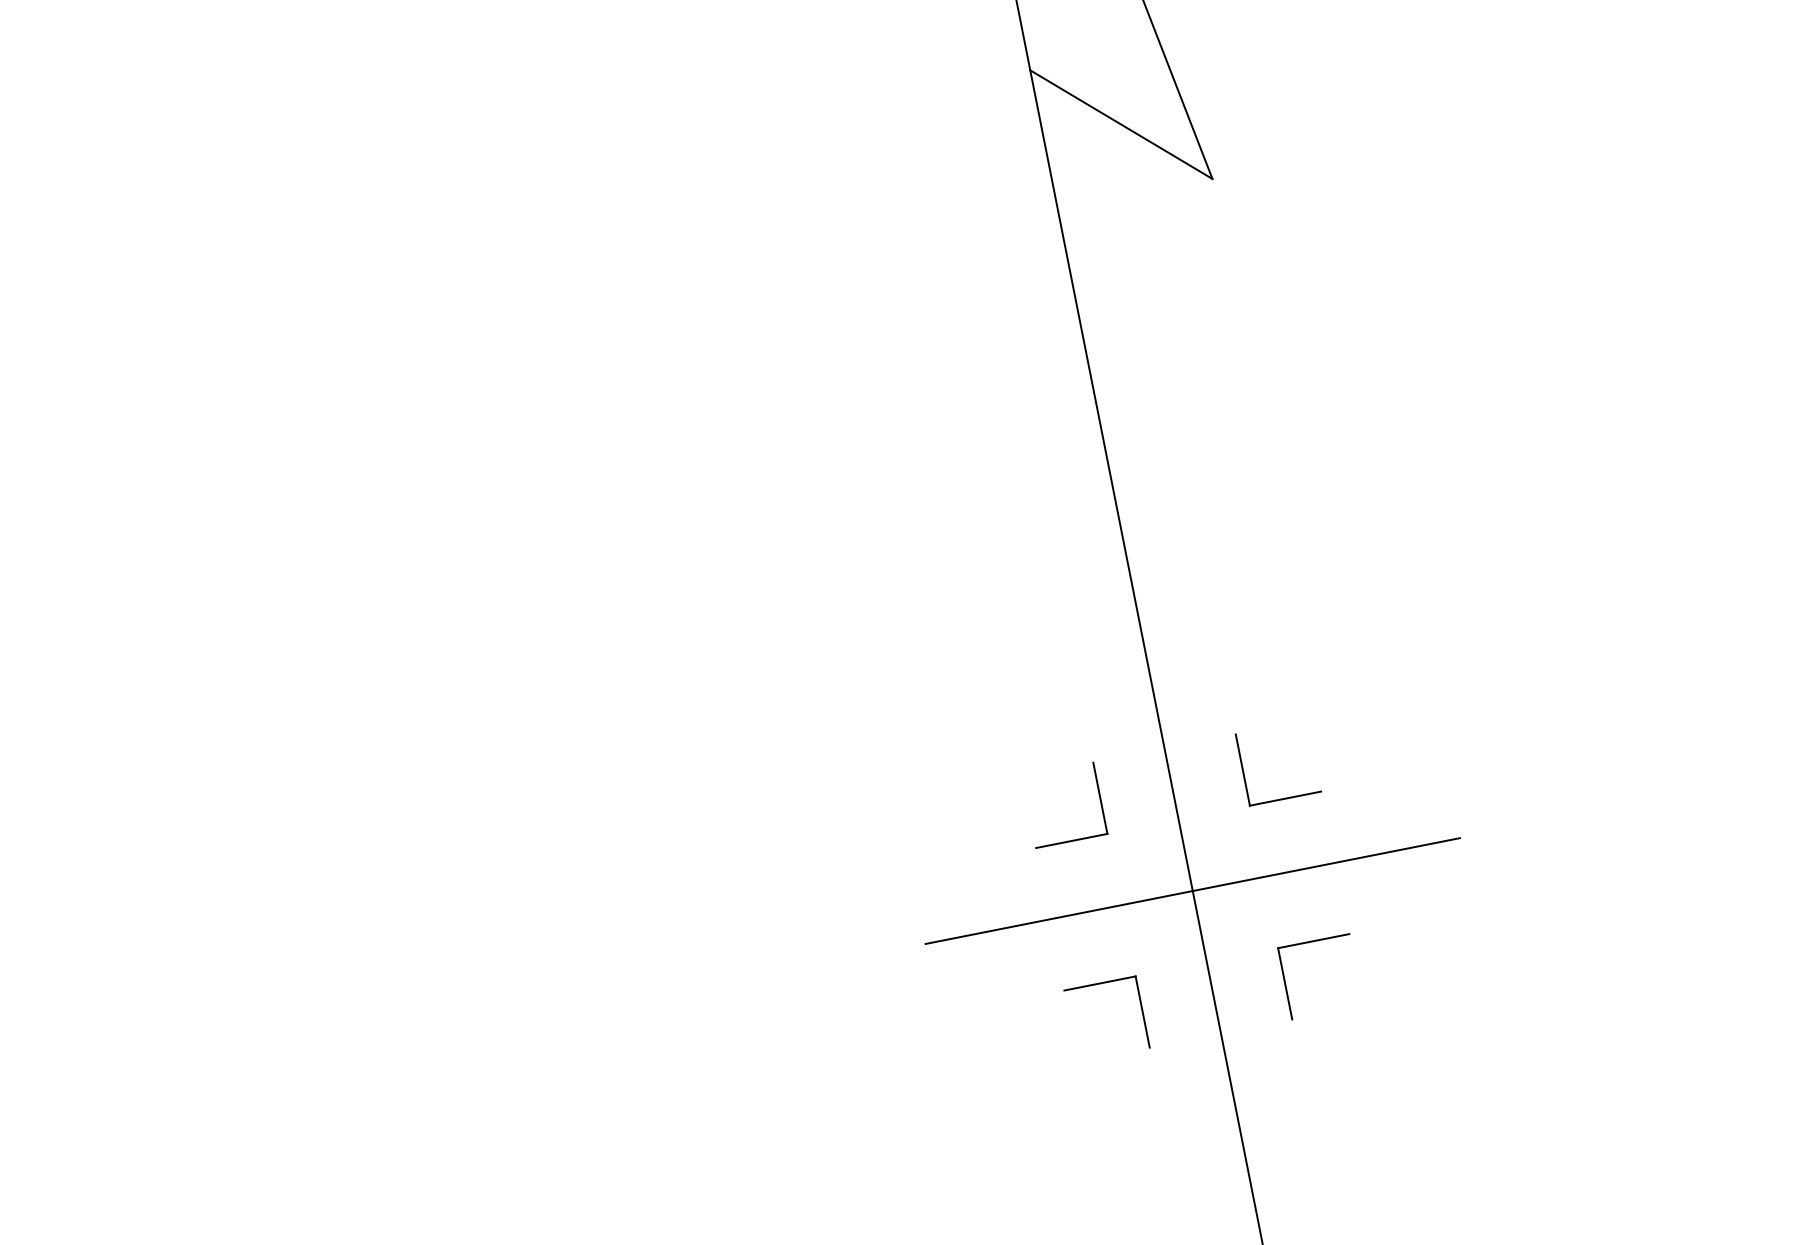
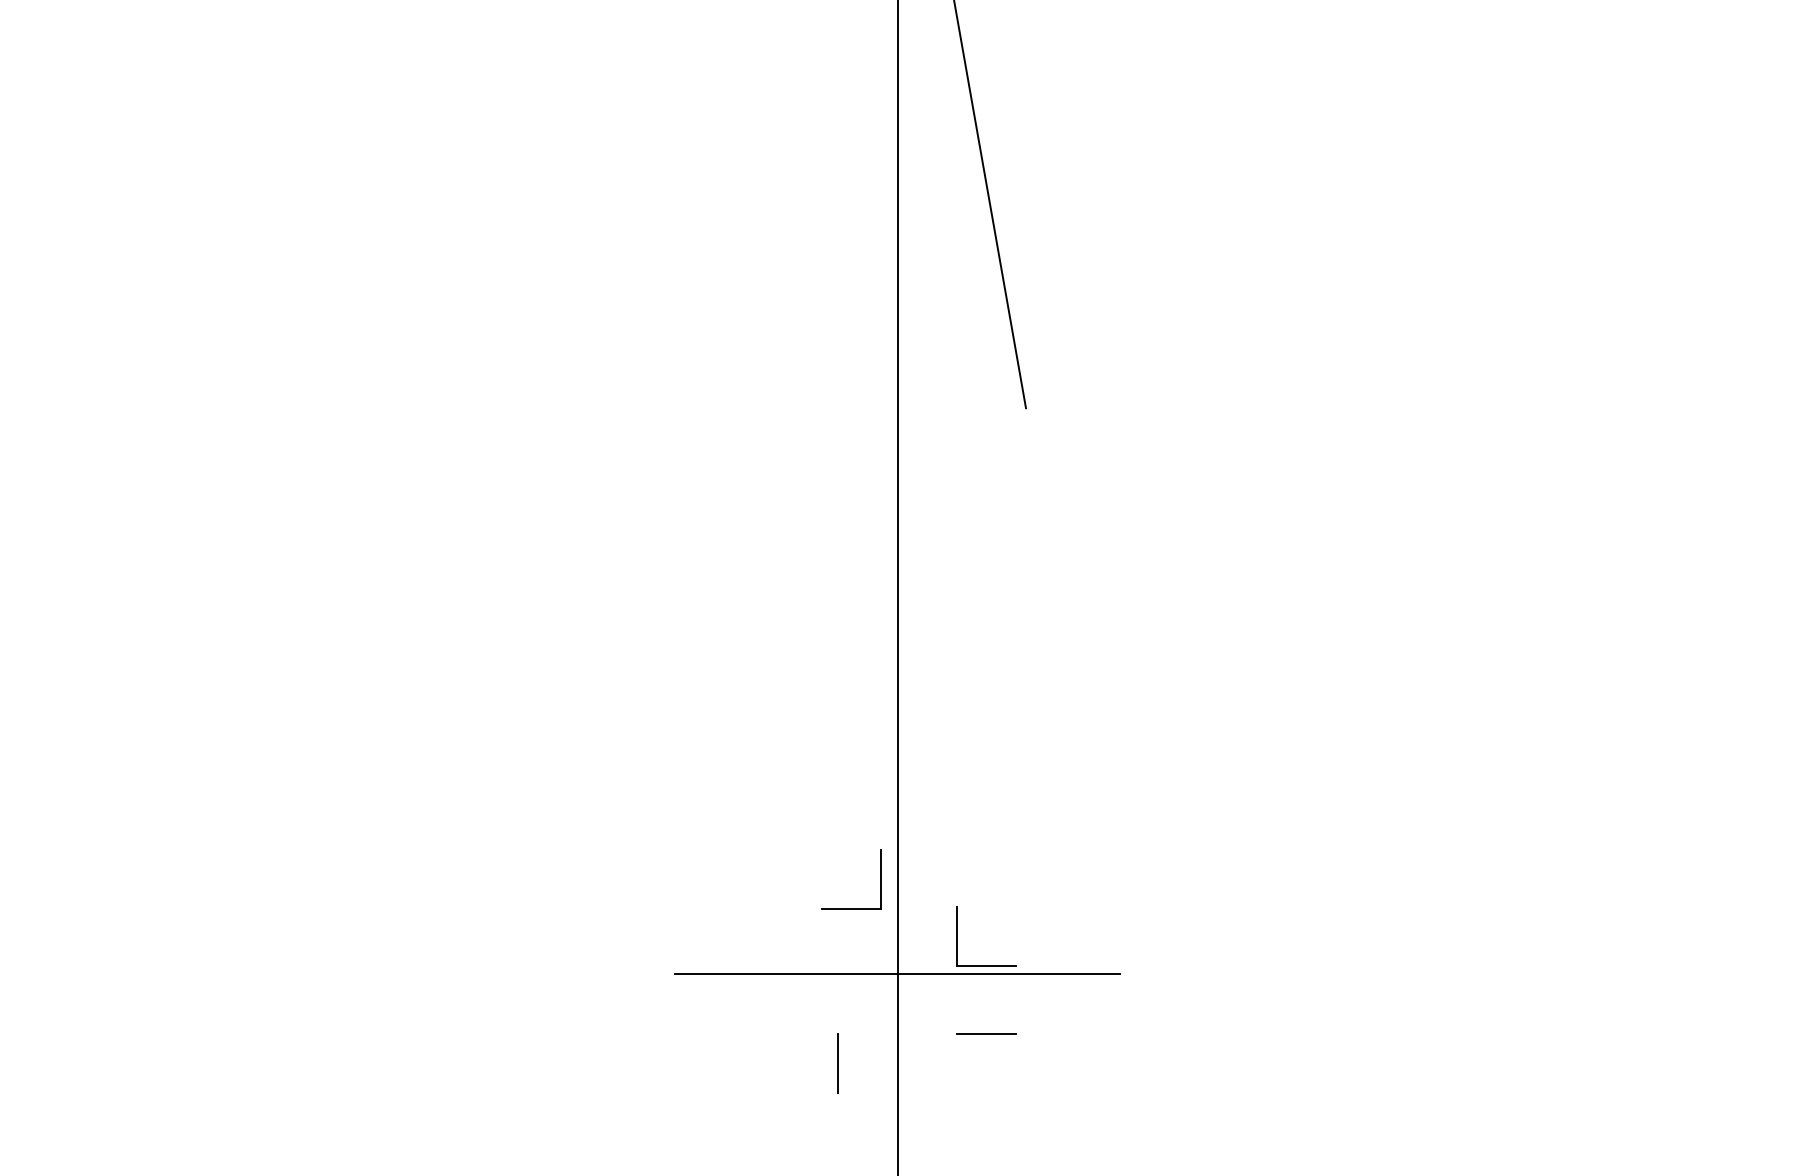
line: (1121, 124) -> (961, 350), removed
part: (1243, 769) -> (957, 936), moved
part: (1099, 798) -> (880, 879), moved
line: (1284, 982) -> (956, 1062), removed
line: (1099, 983) -> (808, 1033), removed

